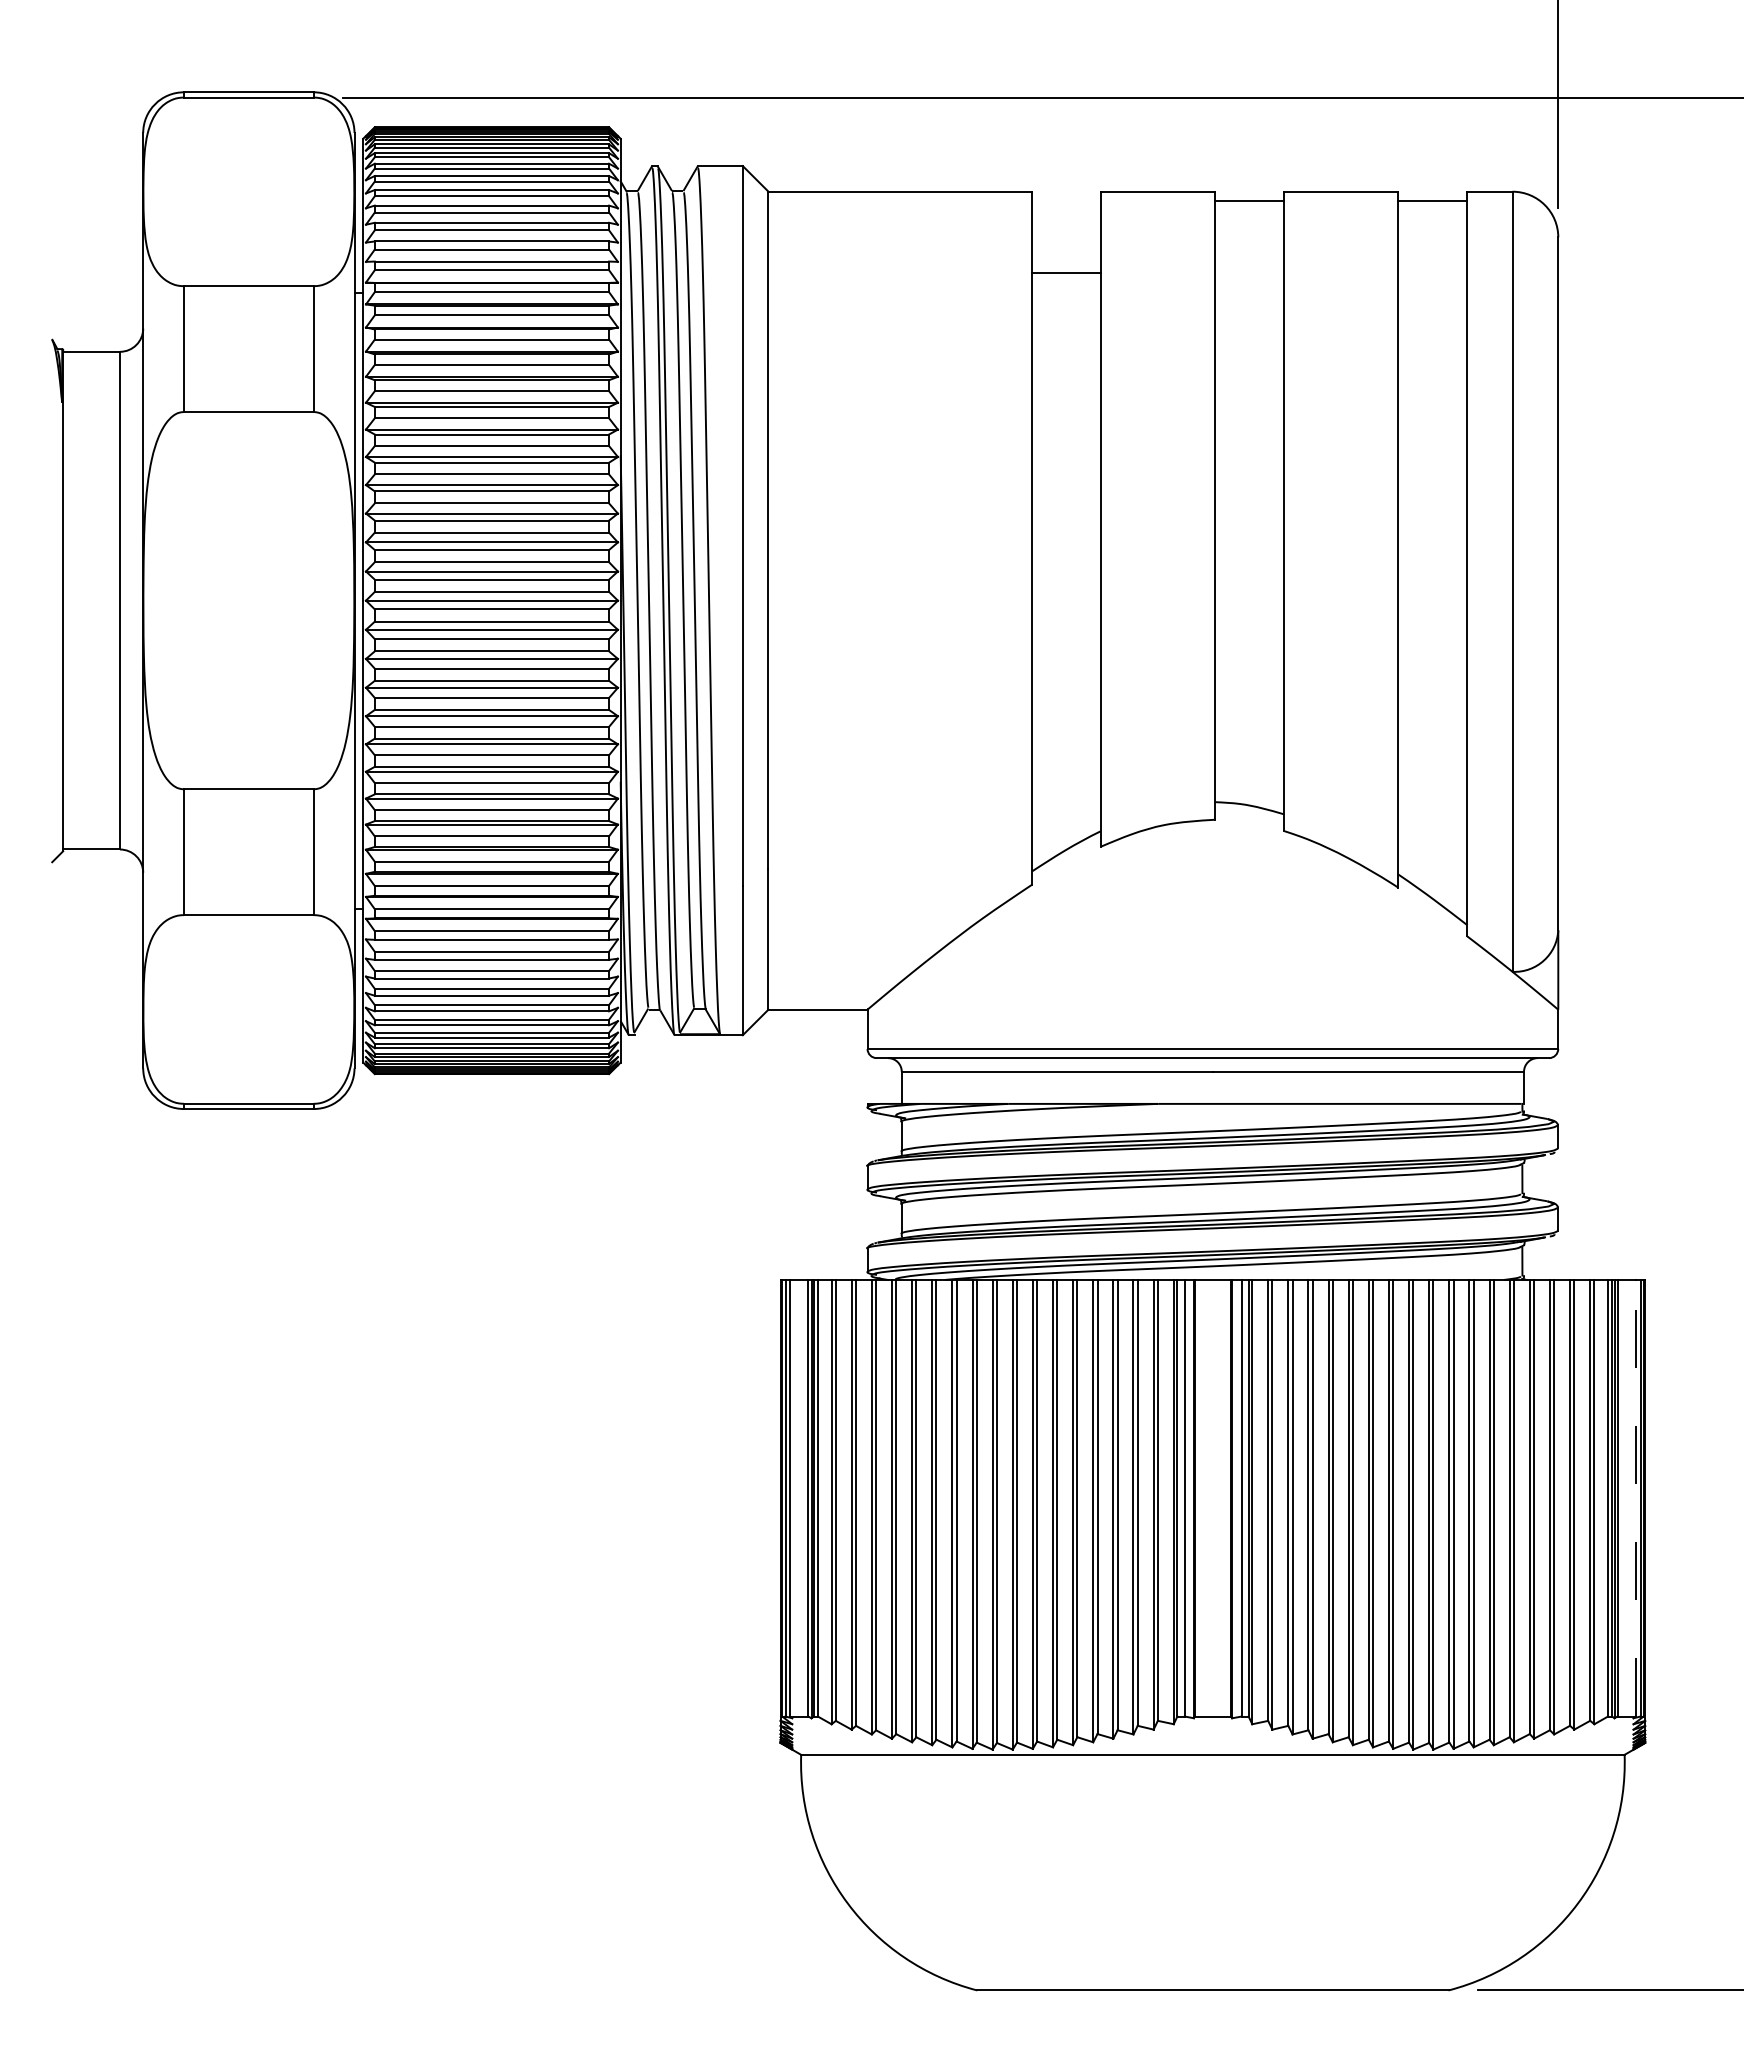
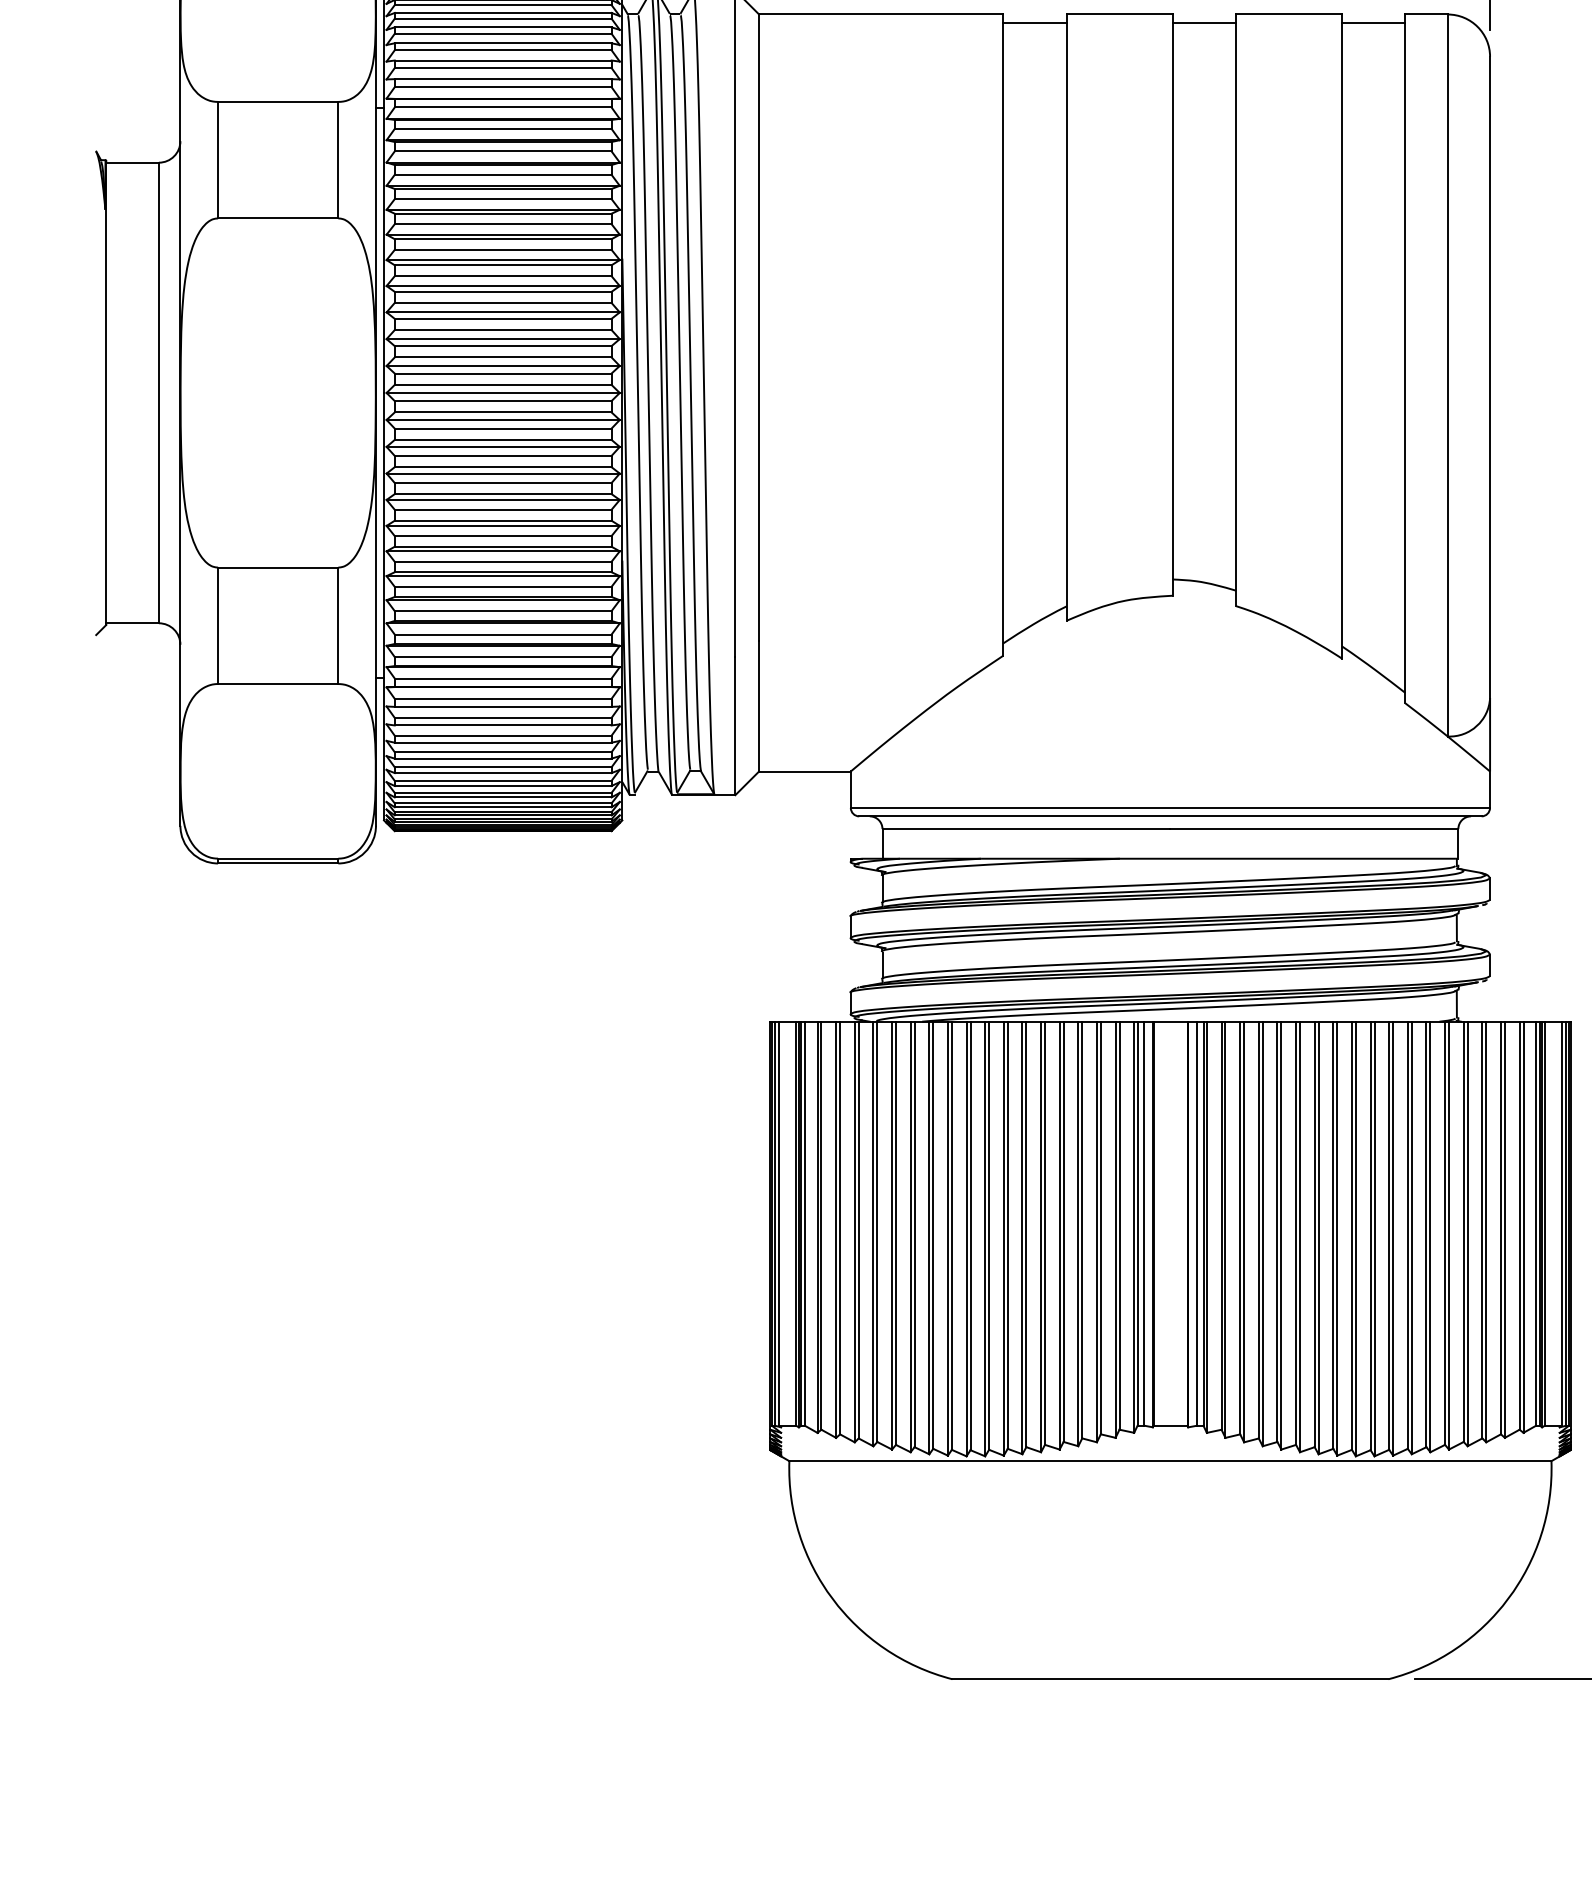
line: (1066, 272) -> (1034, 22), moved
line: (1635, 1497) -> (1561, 1223), dashed -> solid

